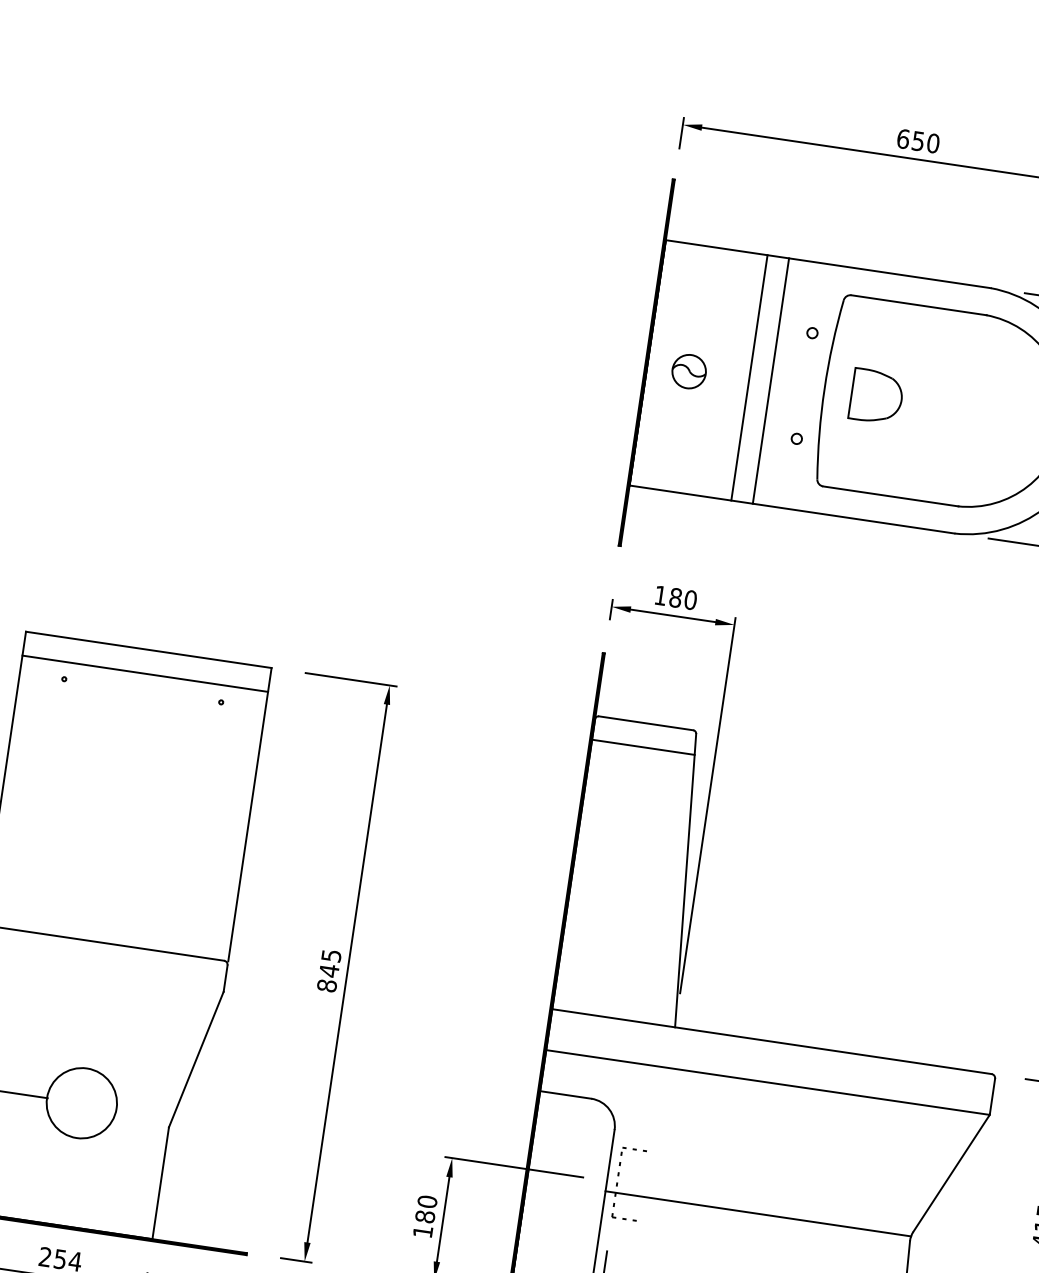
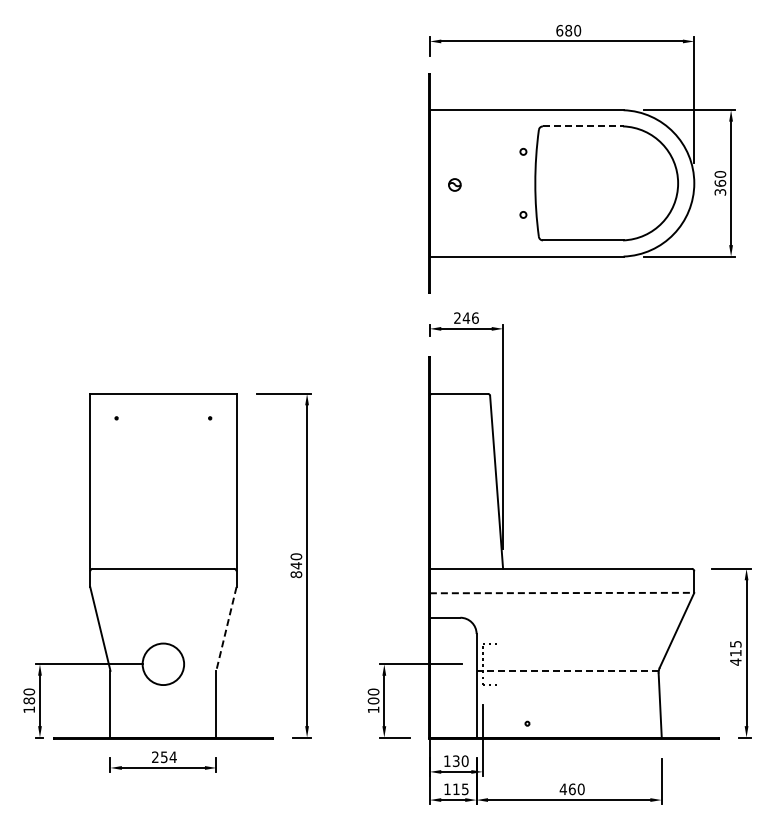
text: (918, 140) -> (568, 30), 650 -> 680
line: (919, 305) -> (583, 126), solid -> dashed
part: (688, 370) -> (454, 184), size x0.6
line: (749, 378) -> (490, 183), removed
line: (771, 381) -> (503, 183), removed
part: (876, 396) -> (566, 183), removed
text: (675, 596) -> (466, 317), 180 -> 246
line: (145, 674) -> (163, 408), removed
line: (643, 747) -> (460, 408), removed
text: (331, 955) -> (296, 556), 845 -> 840
line: (196, 1060) -> (226, 629), solid -> dashed
line: (768, 1083) -> (562, 593), solid -> dashed
line: (757, 1213) -> (567, 670), solid -> dashed
text: (425, 1215) -> (373, 700), 180 -> 100

